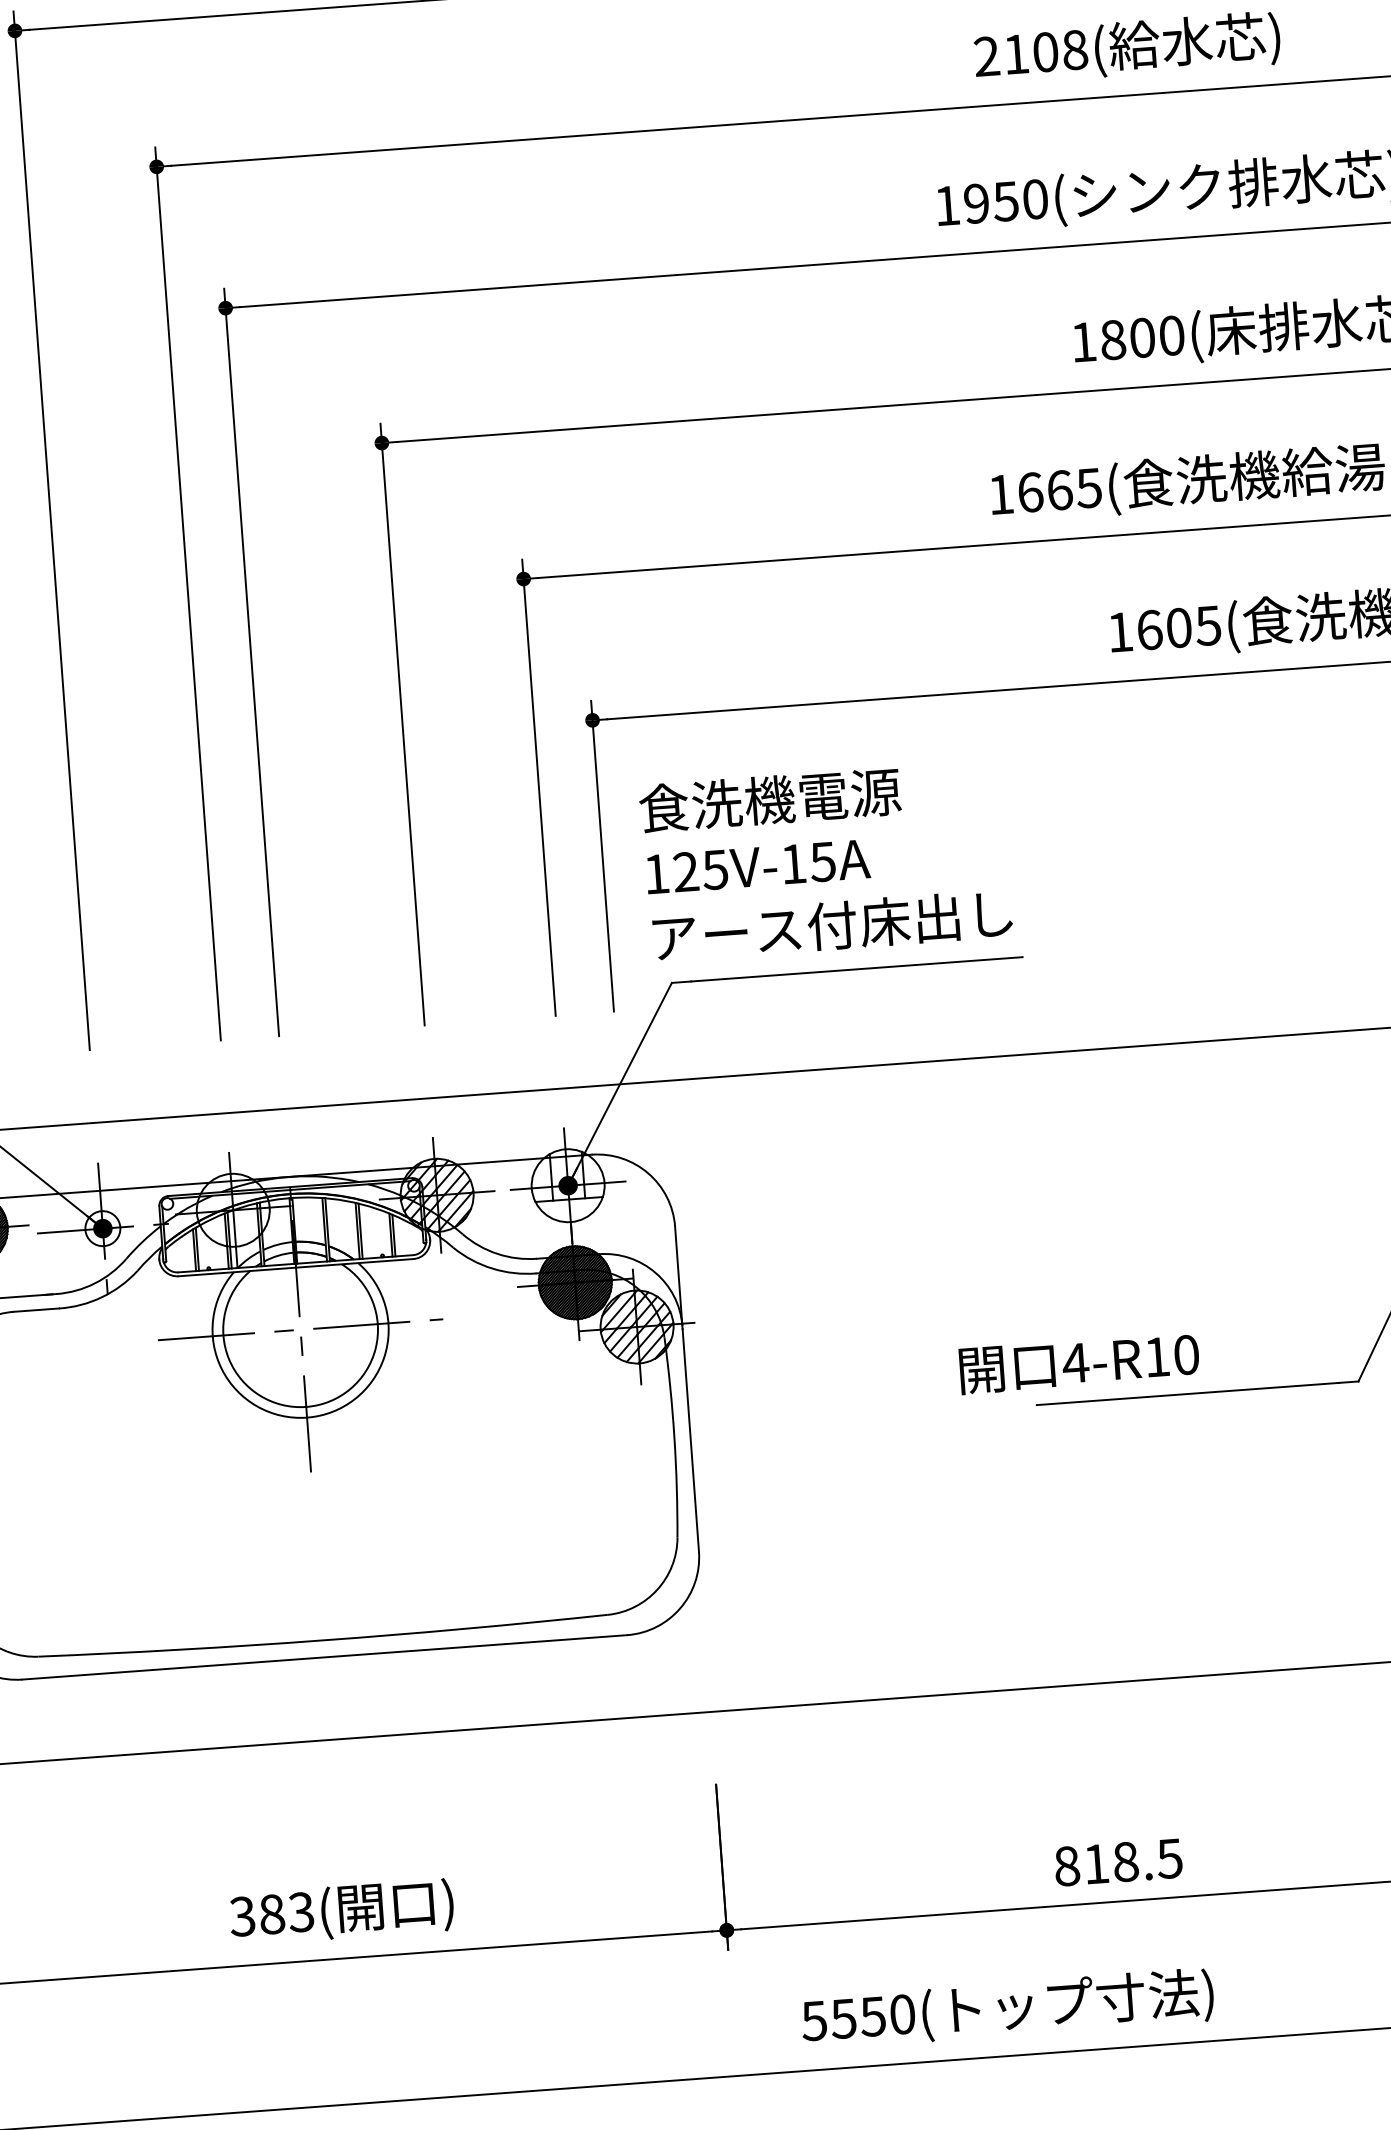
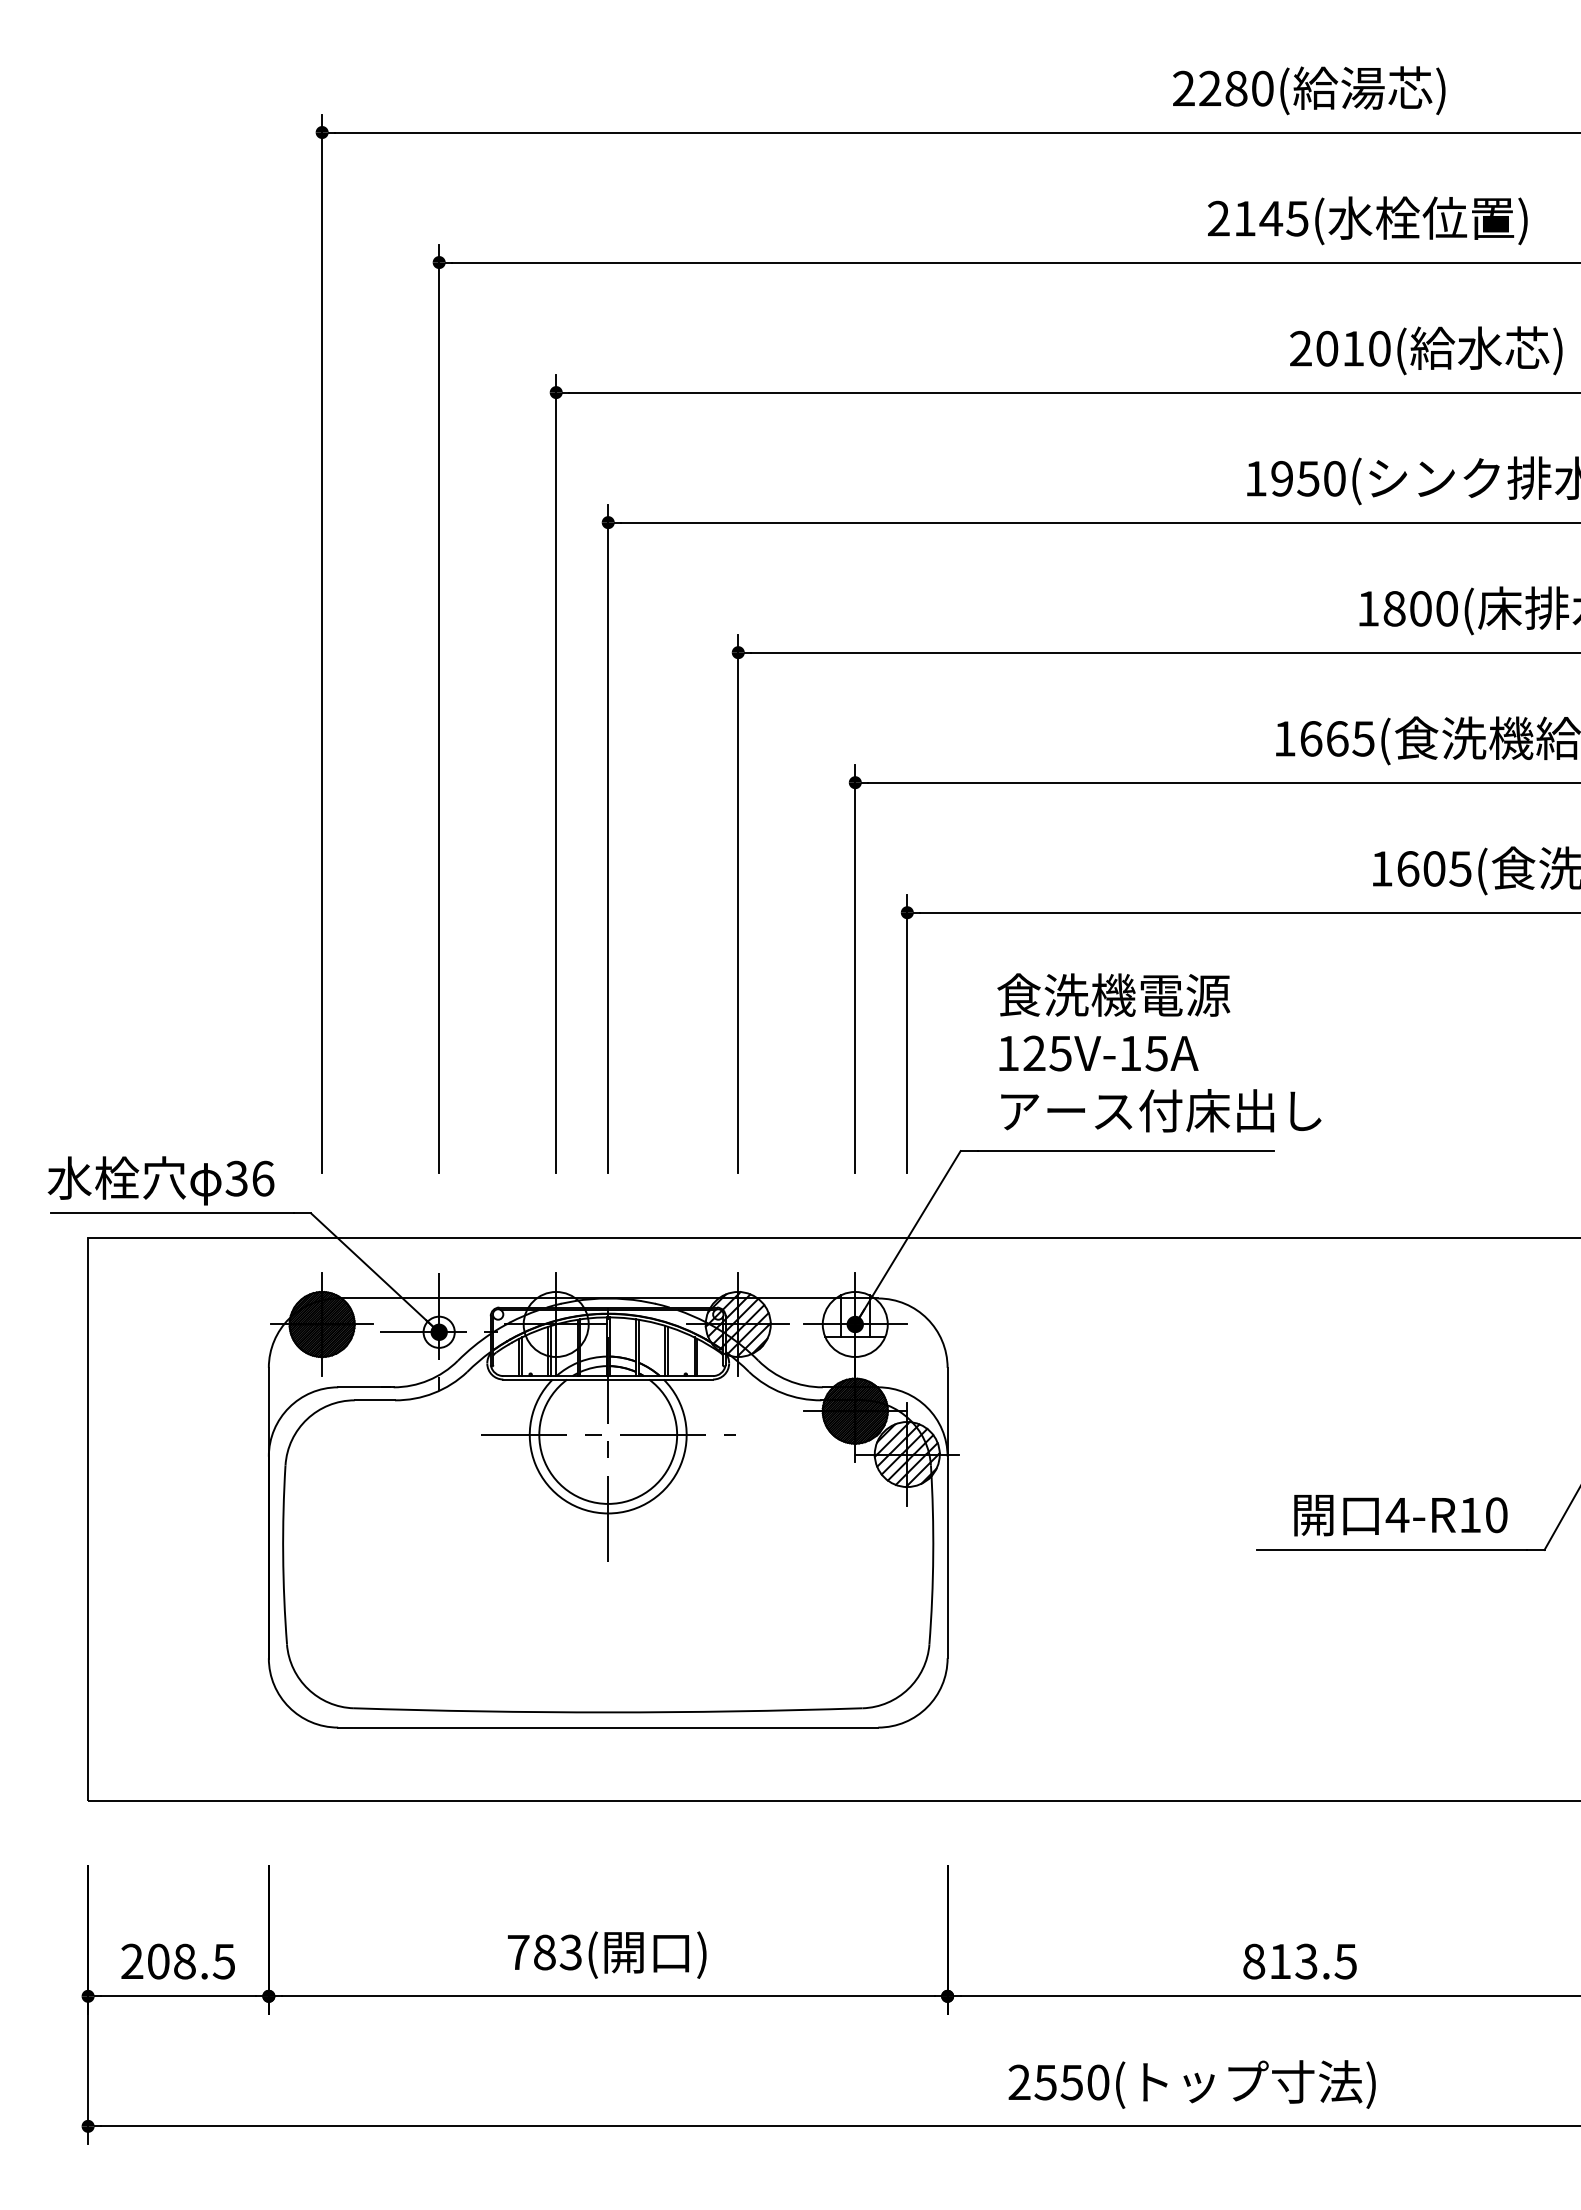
text: (1045, 51) -> (1353, 348), 2108 -> 2010
text: (825, 860) -> (1159, 1052), moved
text: (1079, 1363) -> (1400, 1515), moved
text: (1125, 1861) -> (1306, 1961), 818.5 -> 813.5
text: (242, 1916) -> (518, 1952), 383( -> 783(
text: (814, 2020) -> (1019, 2082), 5550 -> 2550

